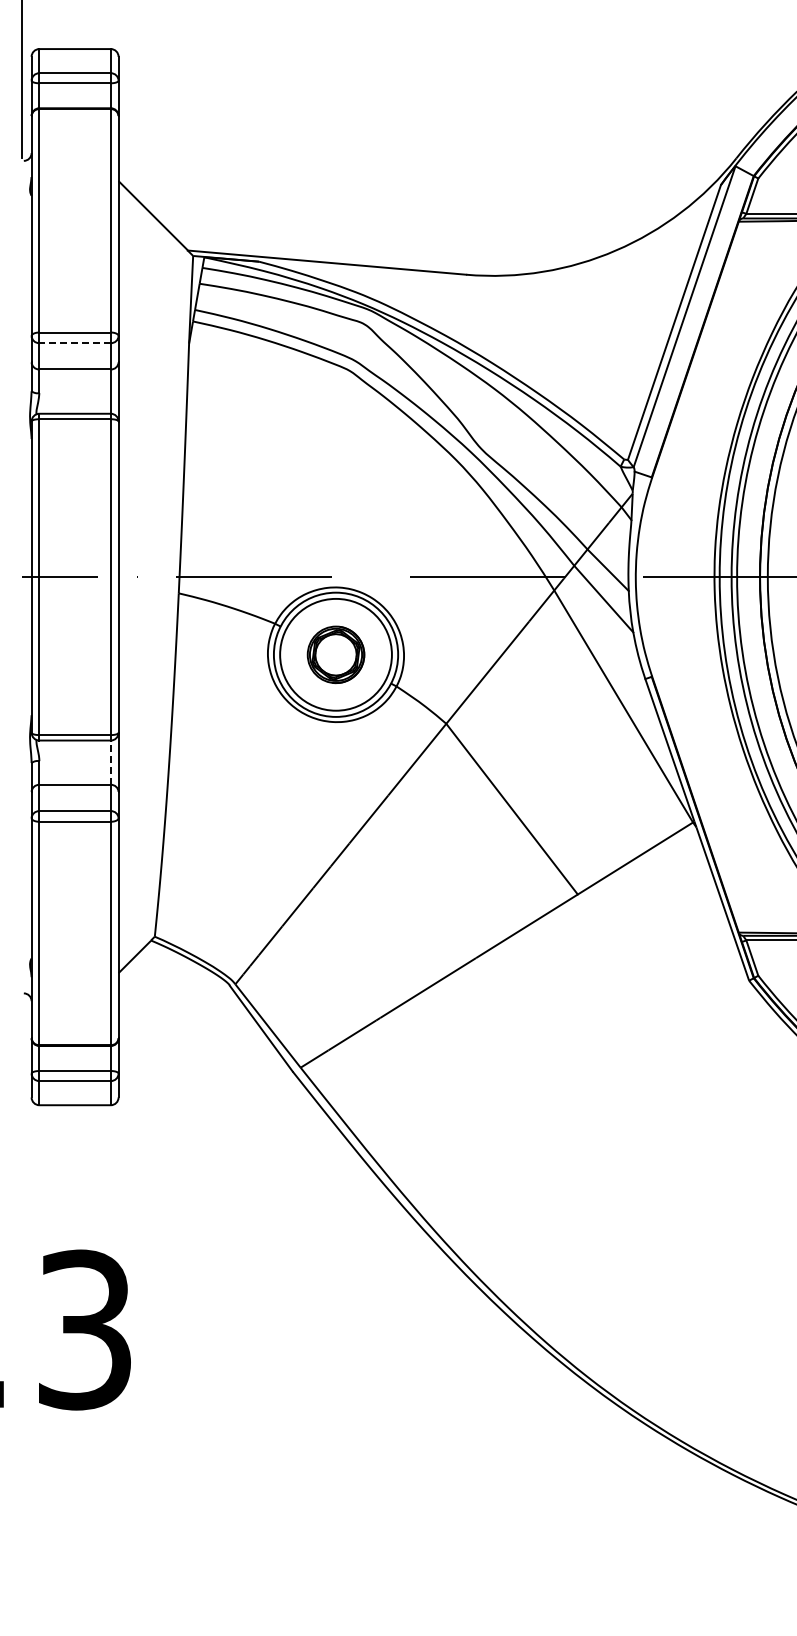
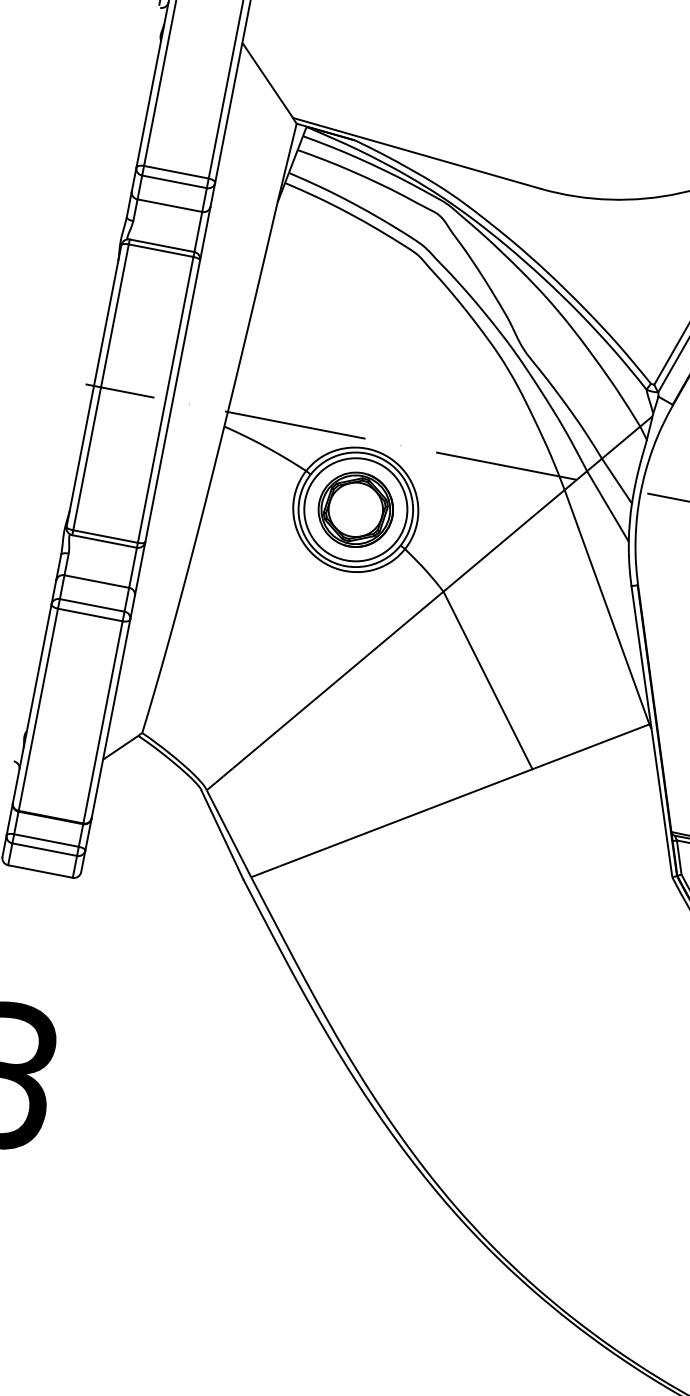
line: (75, 343) -> (174, 182), dashed -> solid
part: (335, 654) -> (355, 509), size x1.43
line: (110, 762) -> (132, 567), dashed -> solid

